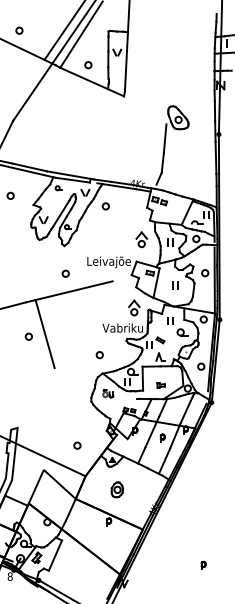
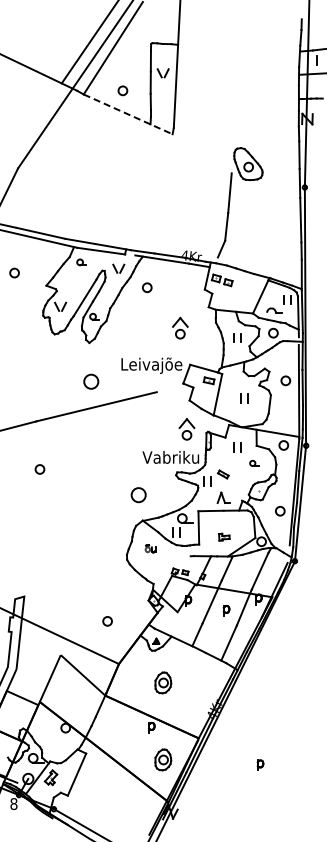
circle: (19, 30) -> (26, 42), removed
line: (92, 82) -> (128, 114), solid -> dashed
part: (141, 239) -> (180, 327), moved
circle: (65, 273) -> (91, 381), size x1.6
part: (182, 332) -> (254, 463), size x0.6
line: (45, 333) -> (62, 465), removed
circle: (99, 354) -> (138, 494), size x1.6
part: (108, 393) -> (150, 548), size x0.7
part: (117, 544) -> (163, 759), added
part: (203, 564) -> (260, 764), moved

